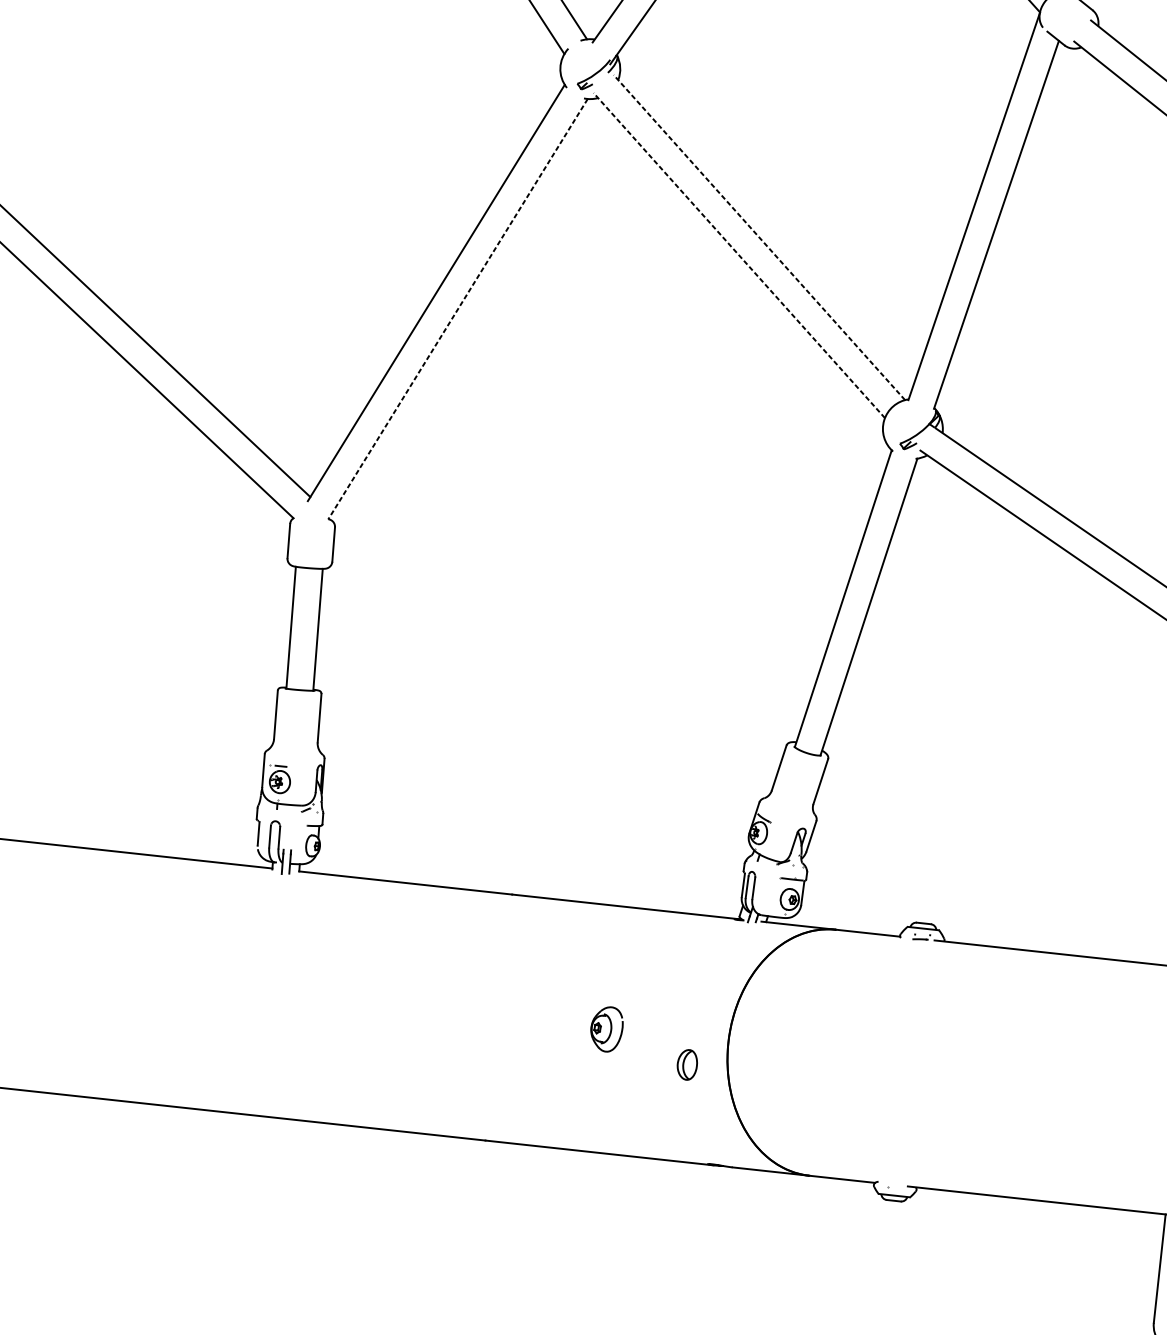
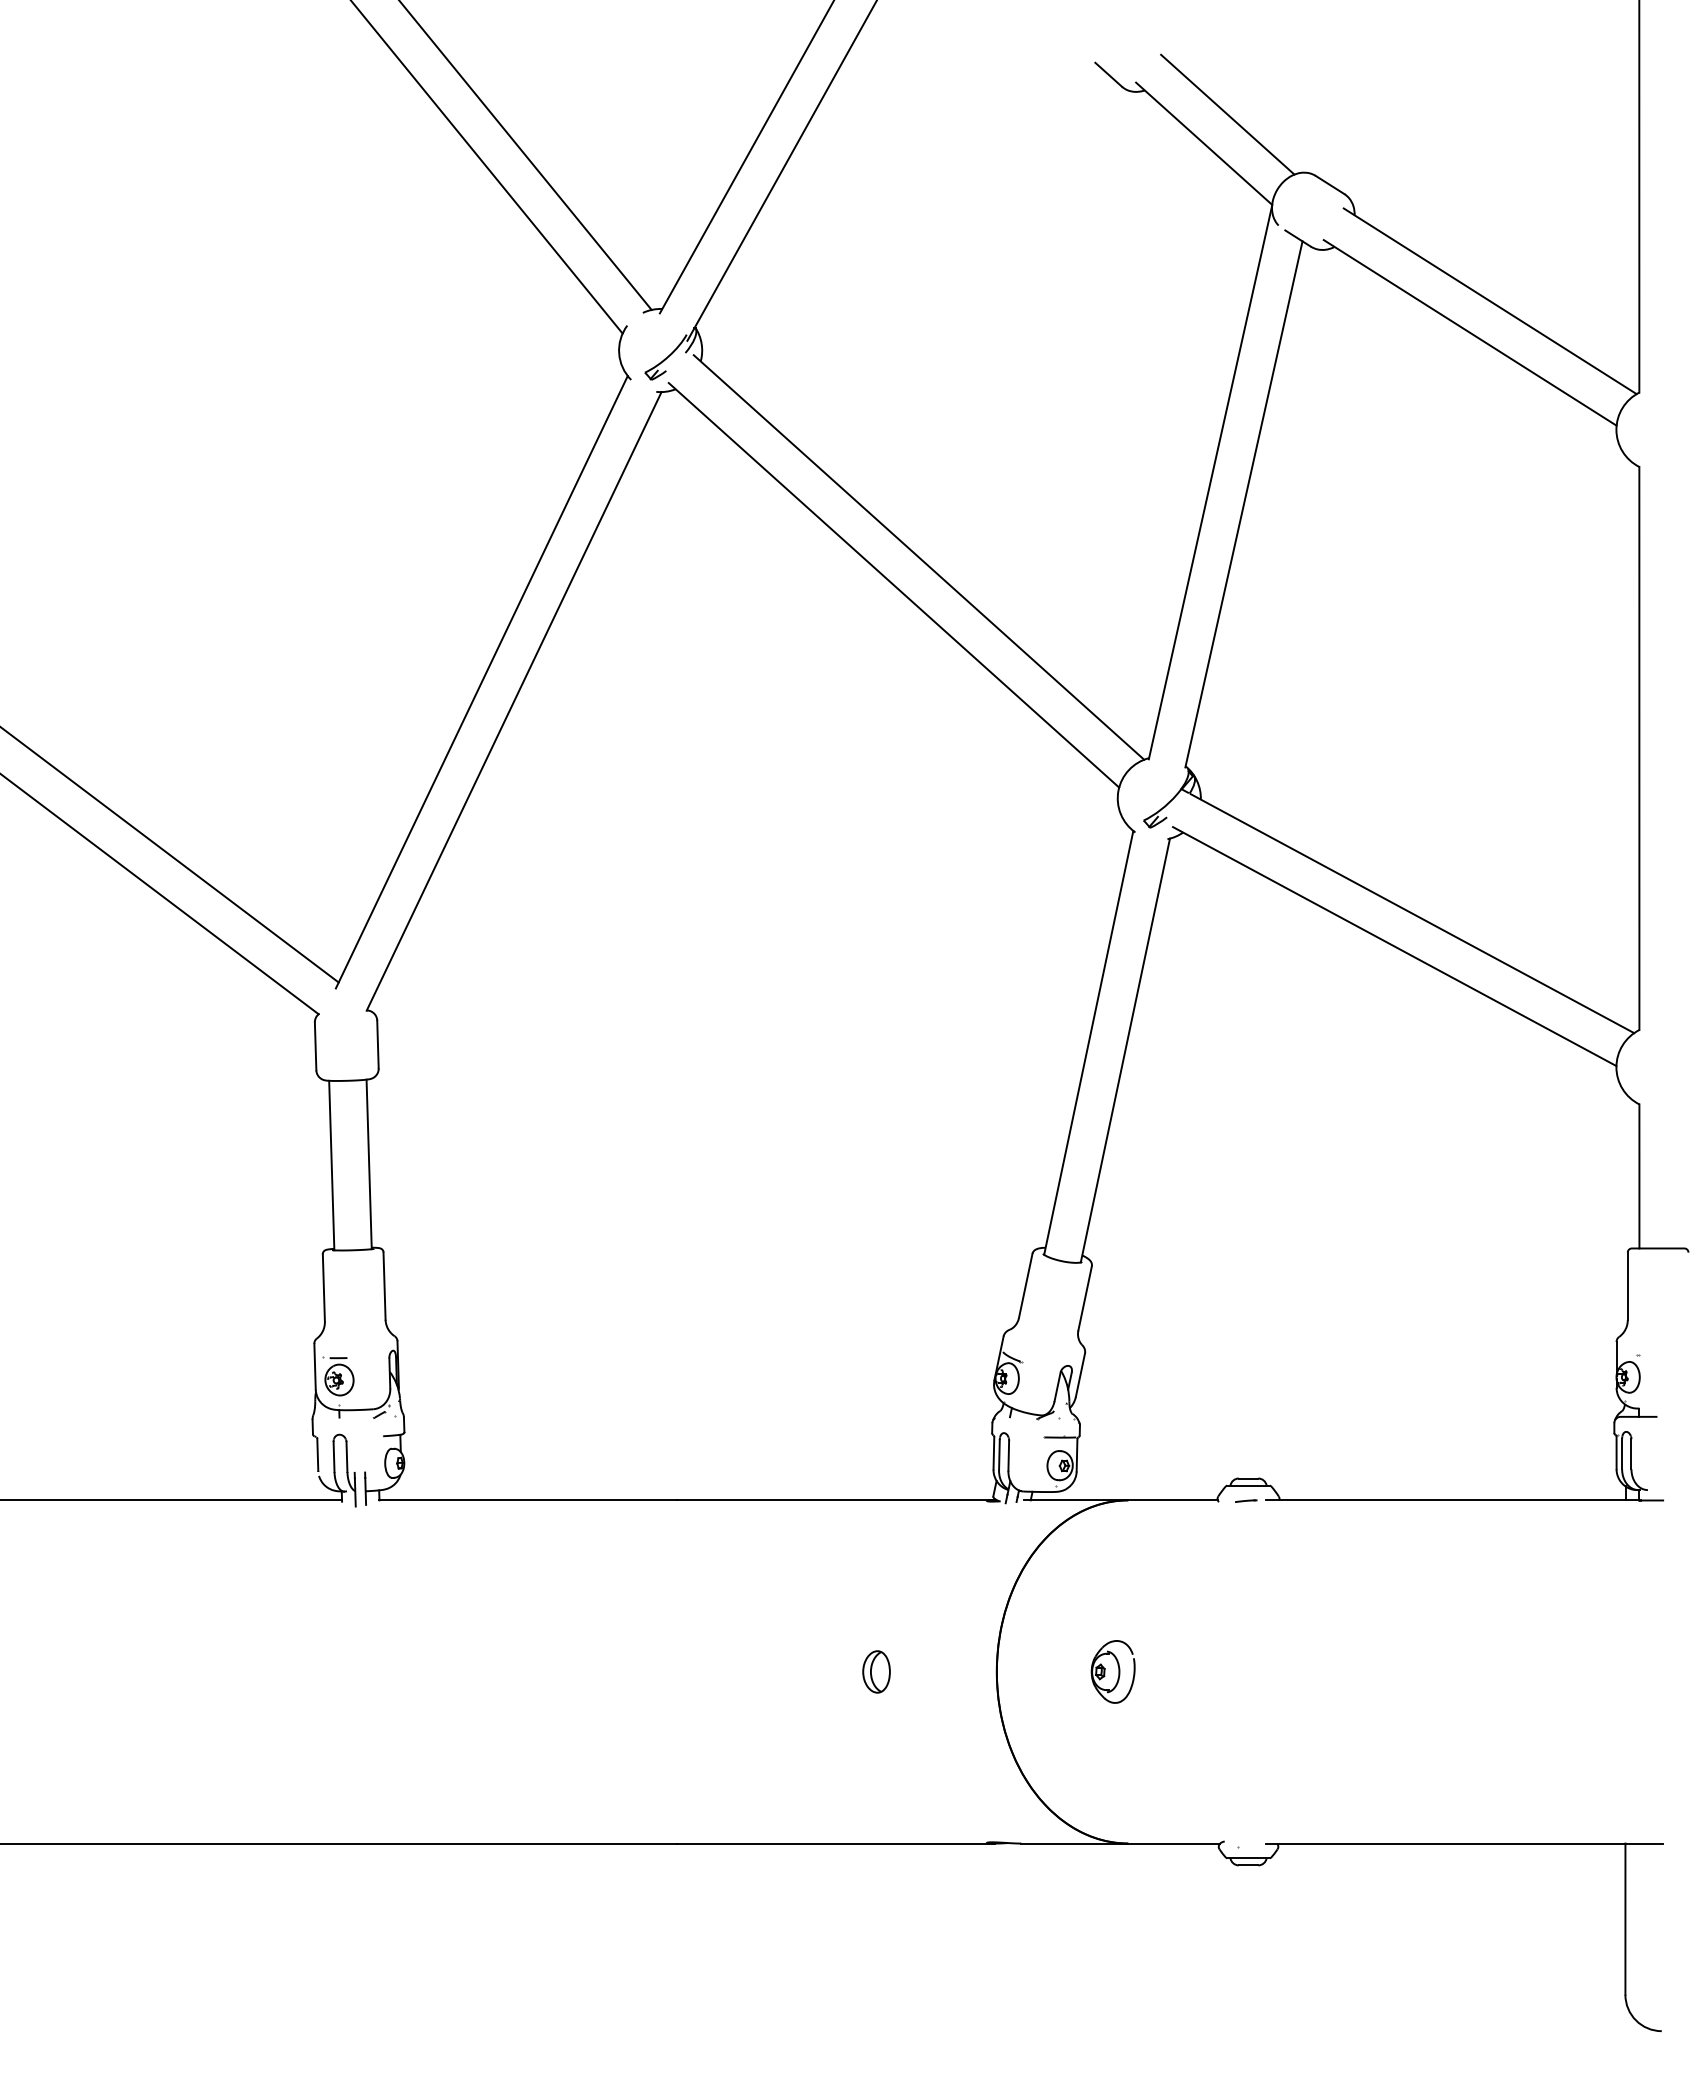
line: (759, 237) -> (918, 557), dashed -> solid
line: (738, 255) -> (893, 585), dashed -> solid
line: (458, 309) -> (514, 701), dashed -> solid
part: (606, 1028) -> (1112, 1671), moved
part: (687, 1064) -> (876, 1671), moved

